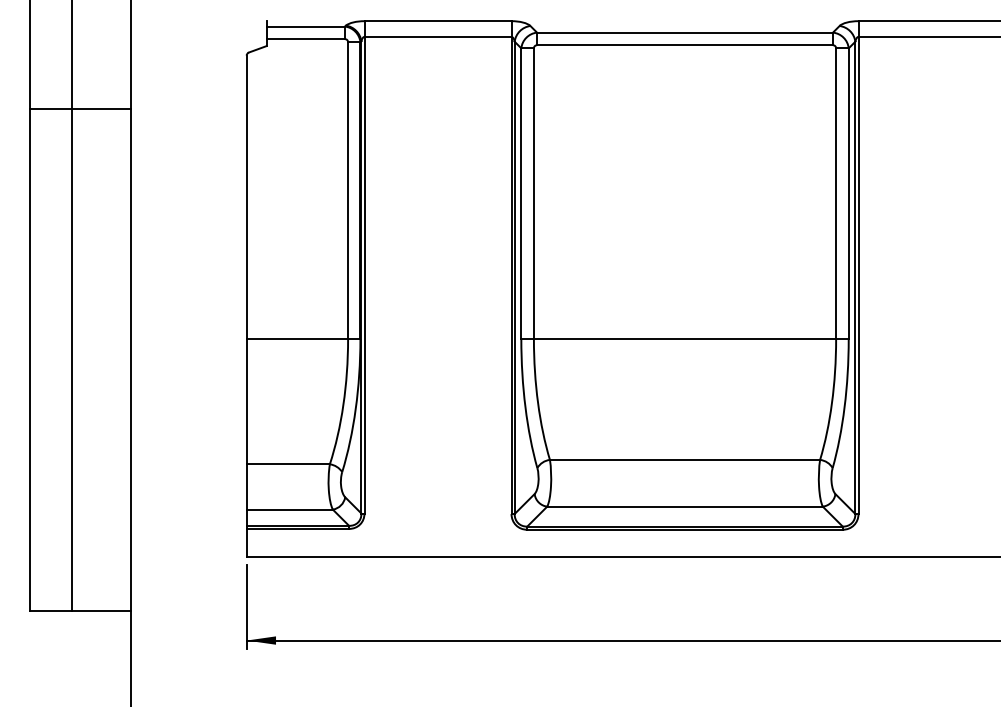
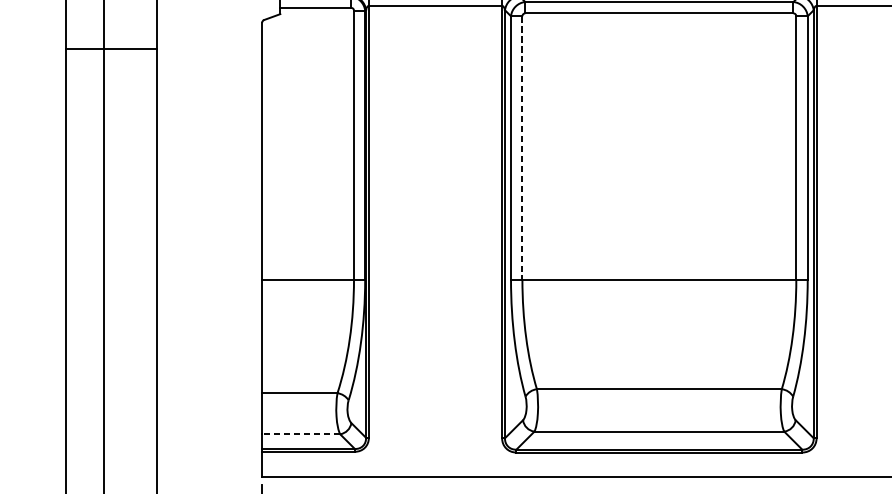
line: (80, 108) -> (111, 49), moved
line: (533, 194) -> (522, 148), solid -> dashed
line: (289, 509) -> (300, 434), solid -> dashed

